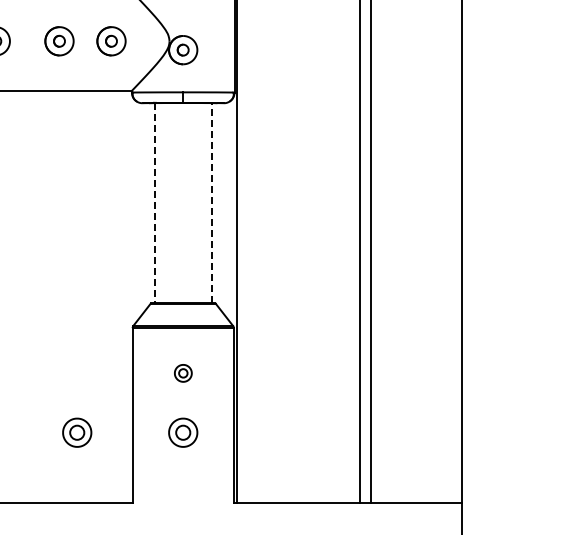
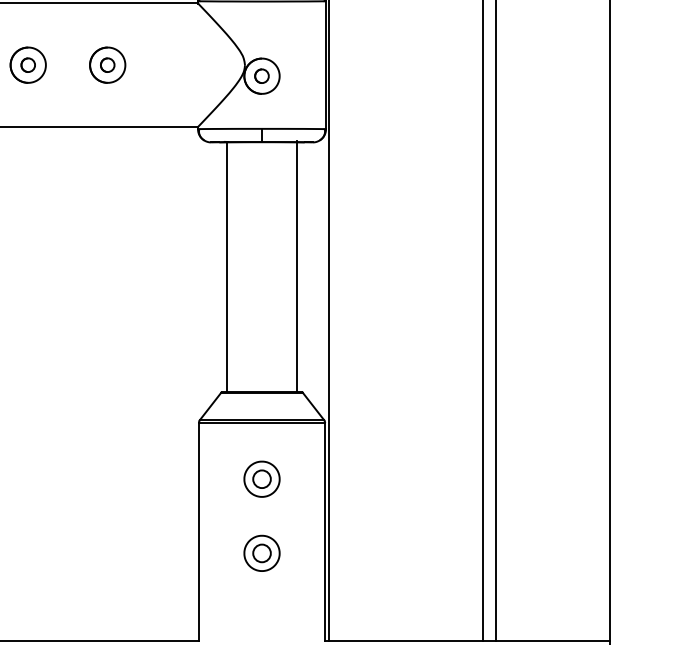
part: (111, 41) -> (172, 65), removed
line: (211, 202) -> (297, 266), dashed -> solid
line: (154, 203) -> (226, 267), dashed -> solid
part: (183, 373) -> (262, 479), size x1.67
part: (77, 432) -> (130, 553), removed

